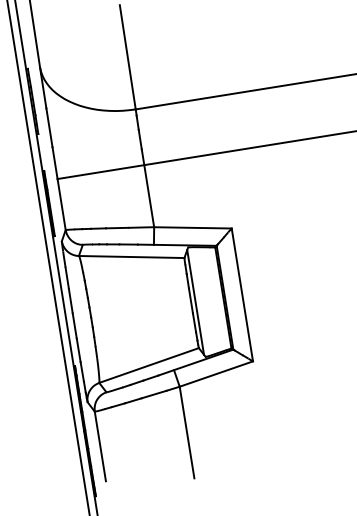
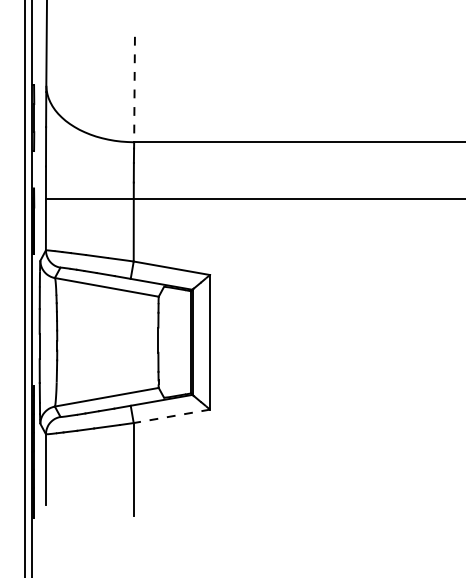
line: (127, 57) -> (134, 89), solid -> dashed
line: (195, 302) -> (162, 342), removed
line: (215, 374) -> (171, 416), solid -> dashed

